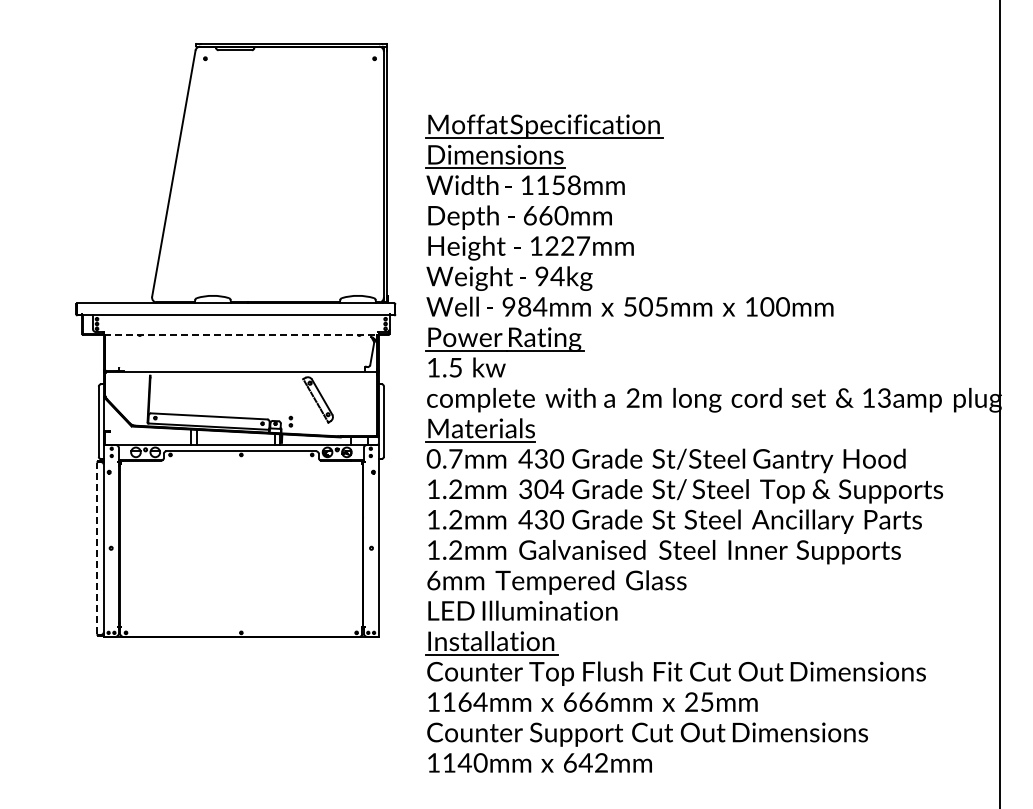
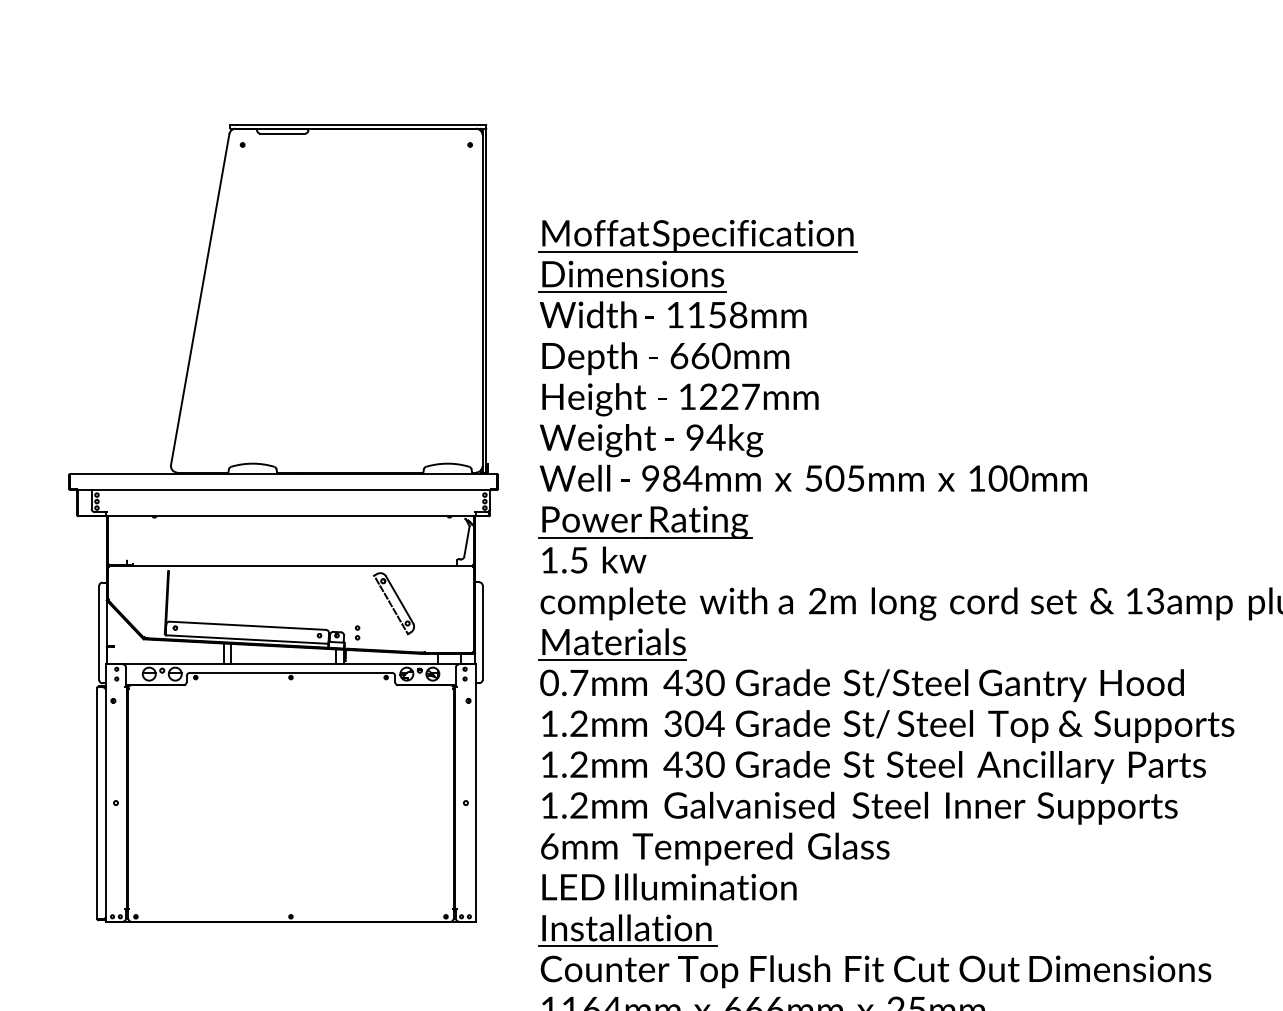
line: (241, 335) -> (291, 517), dashed -> solid
line: (97, 548) -> (97, 803), dashed -> solid

